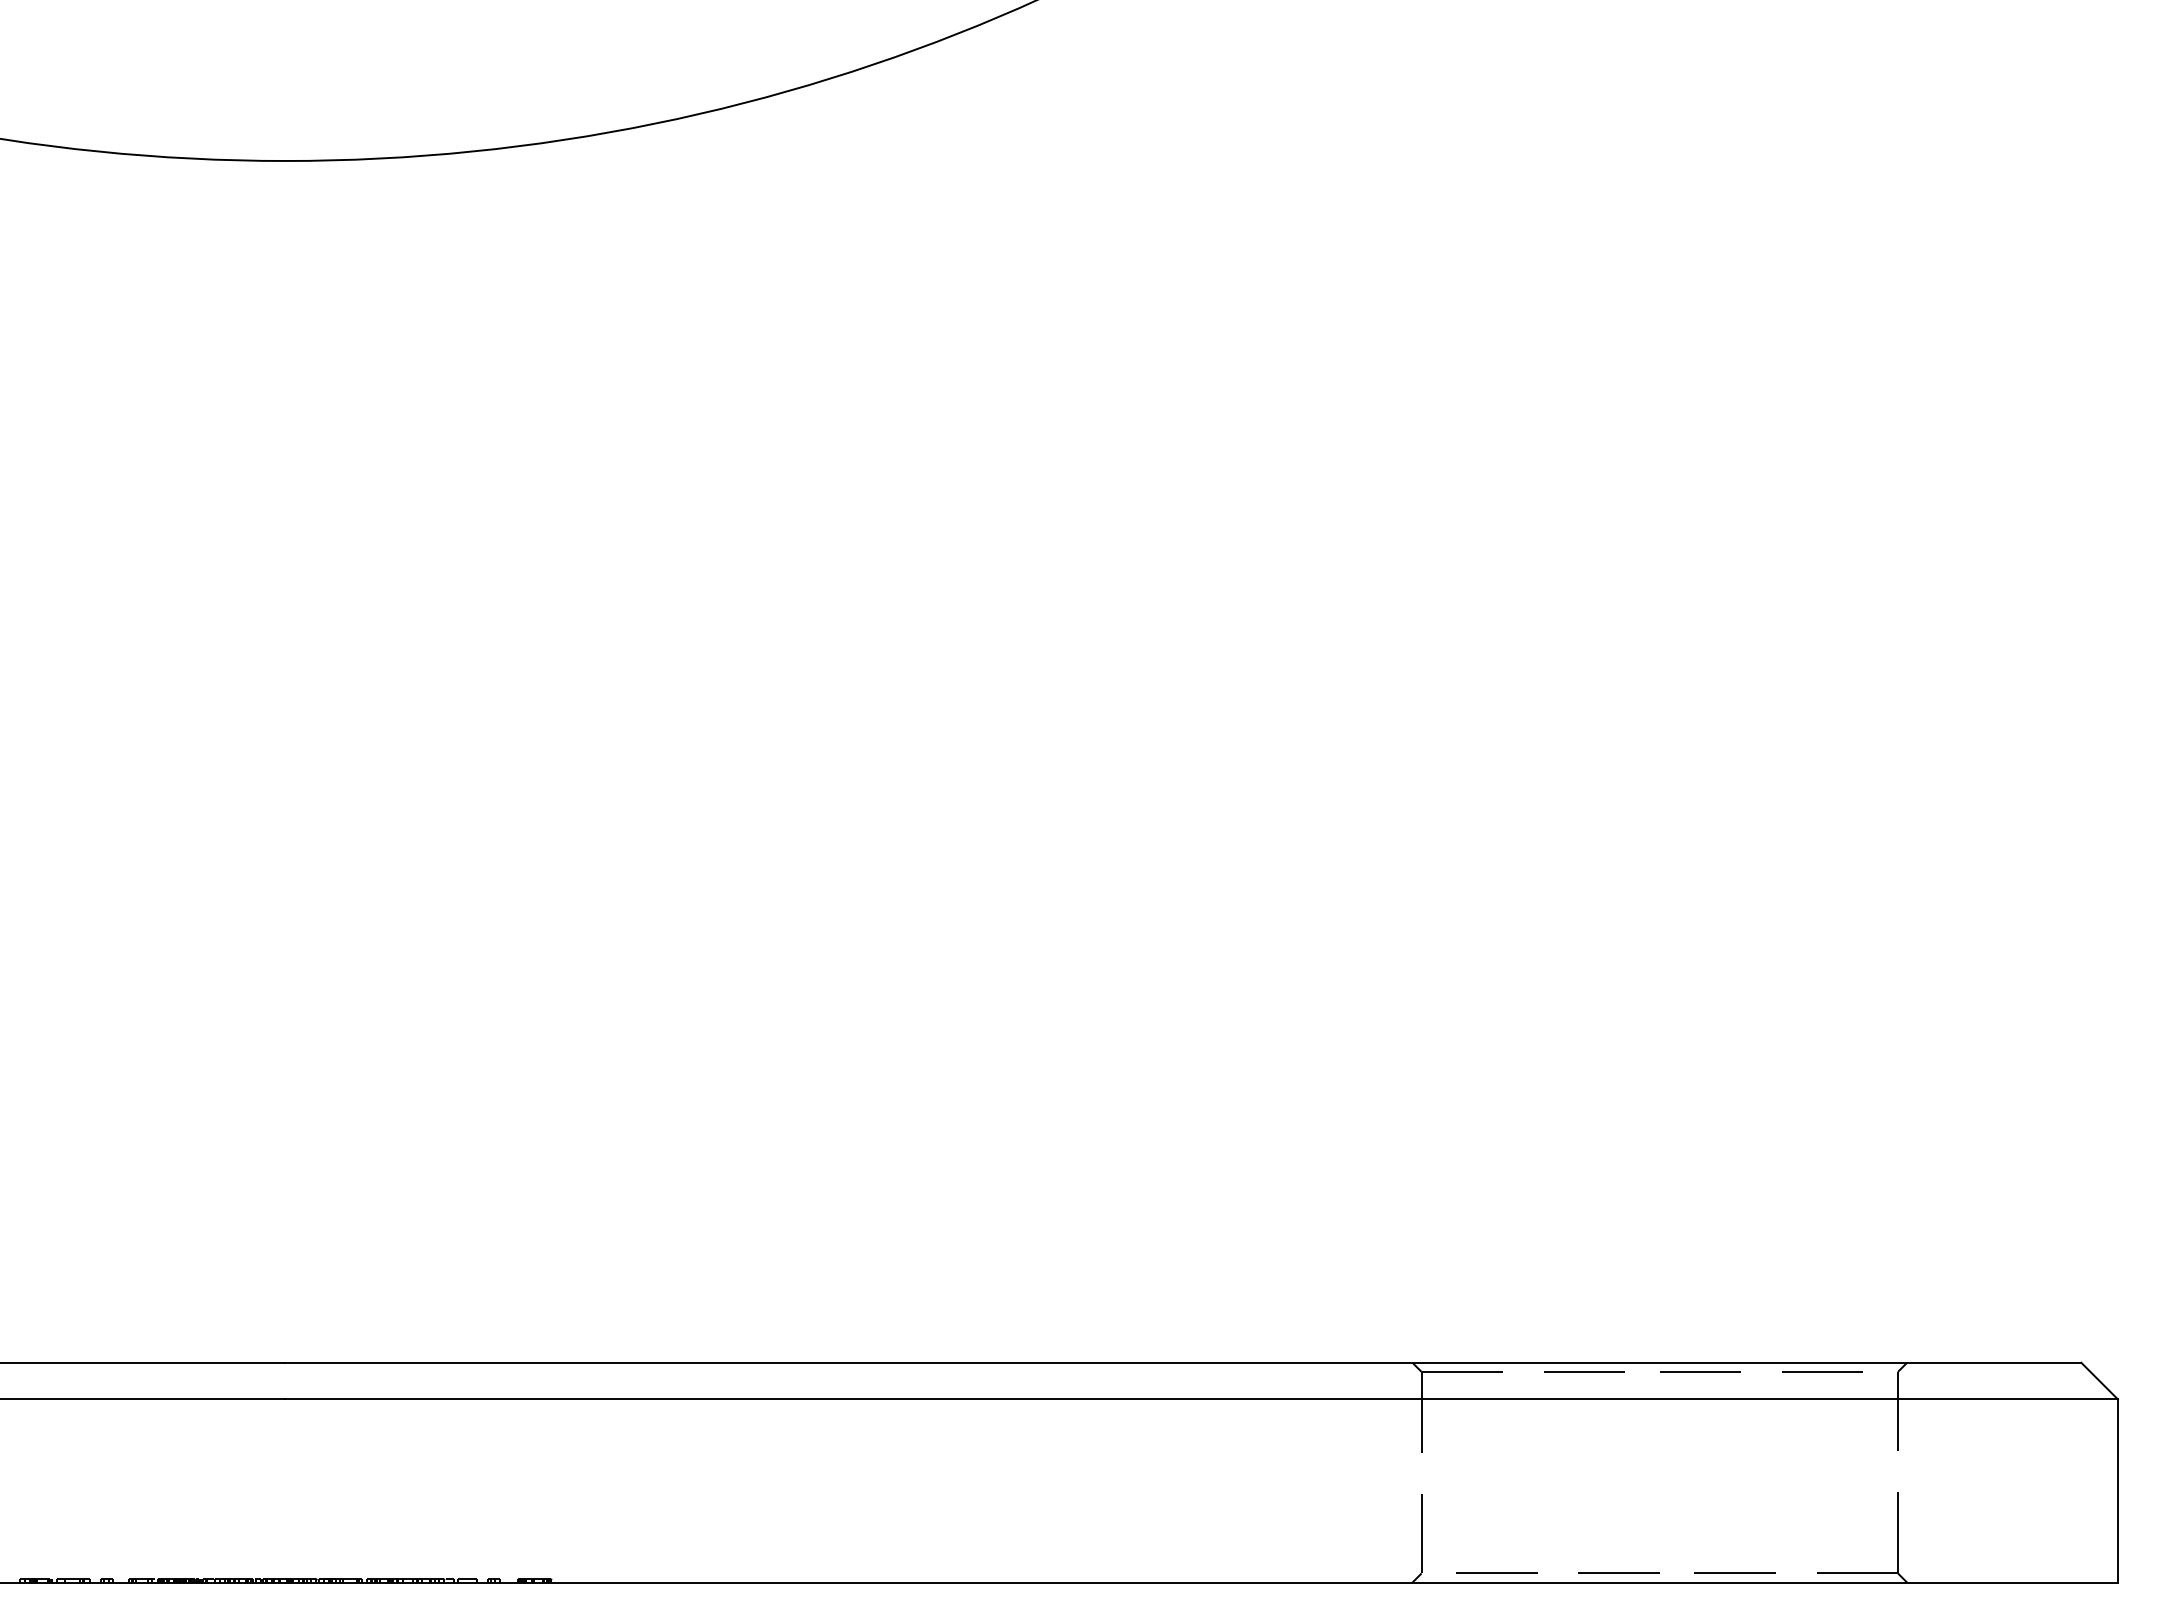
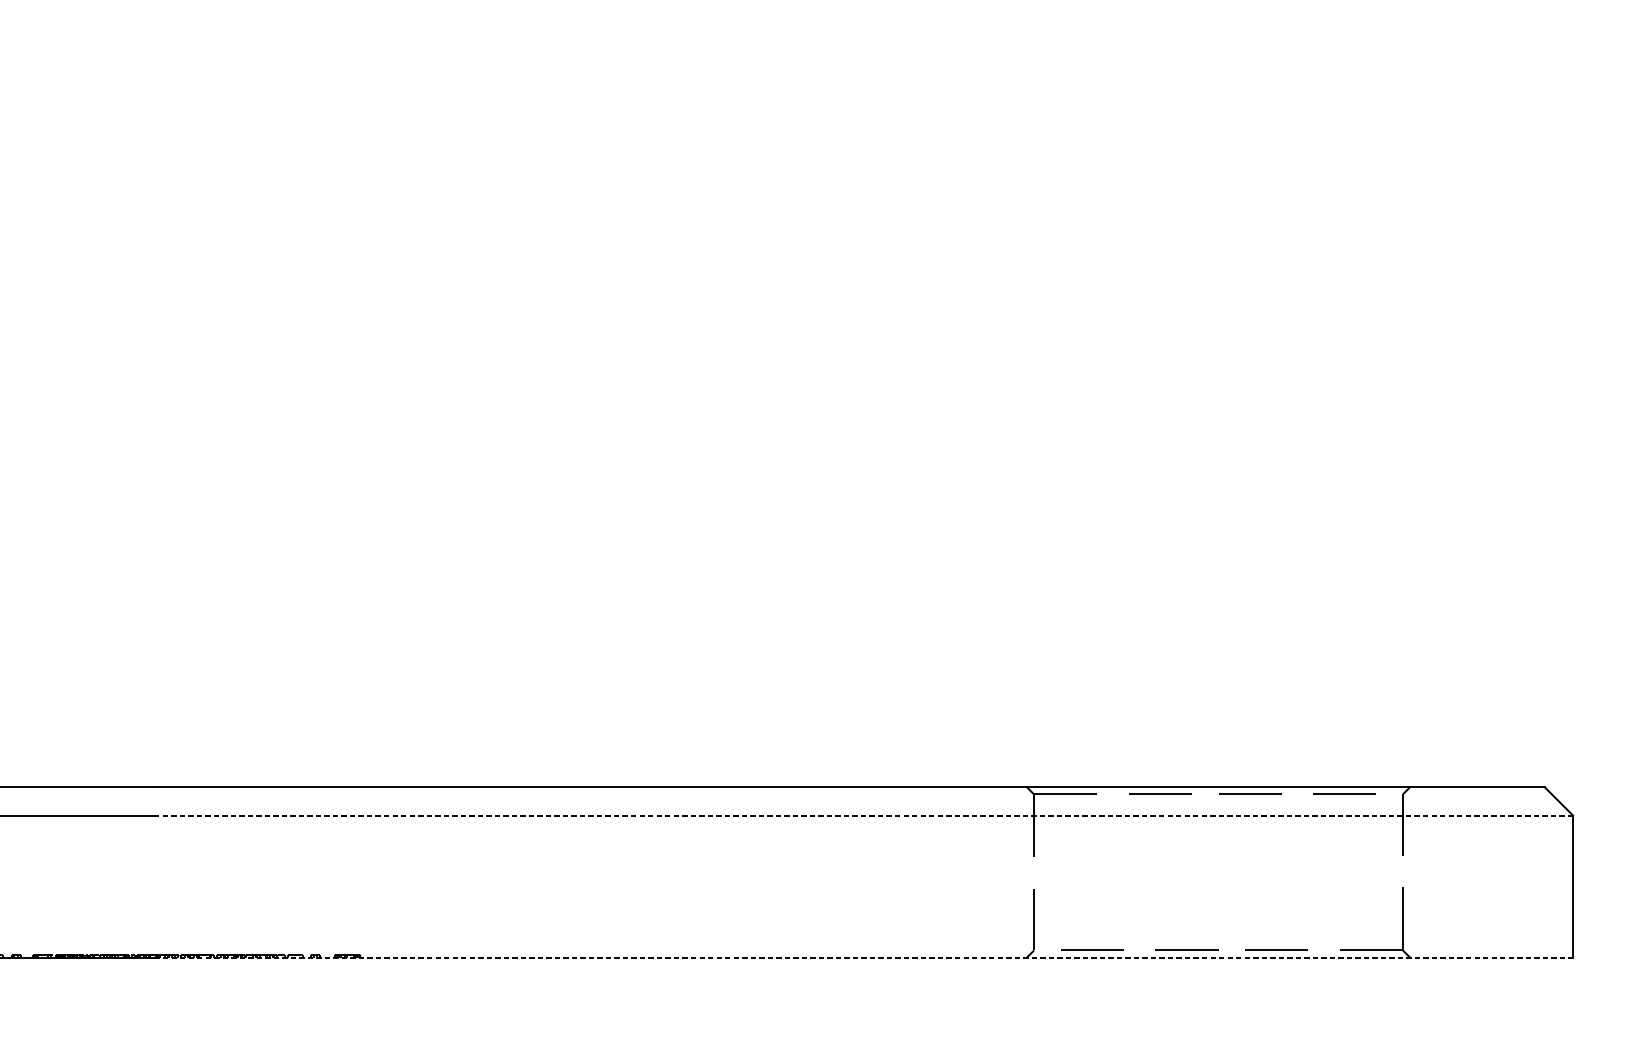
line: (1201, 1399) -> (863, 815), solid -> dashed
line: (1202, 1582) -> (864, 957), solid -> dashed

